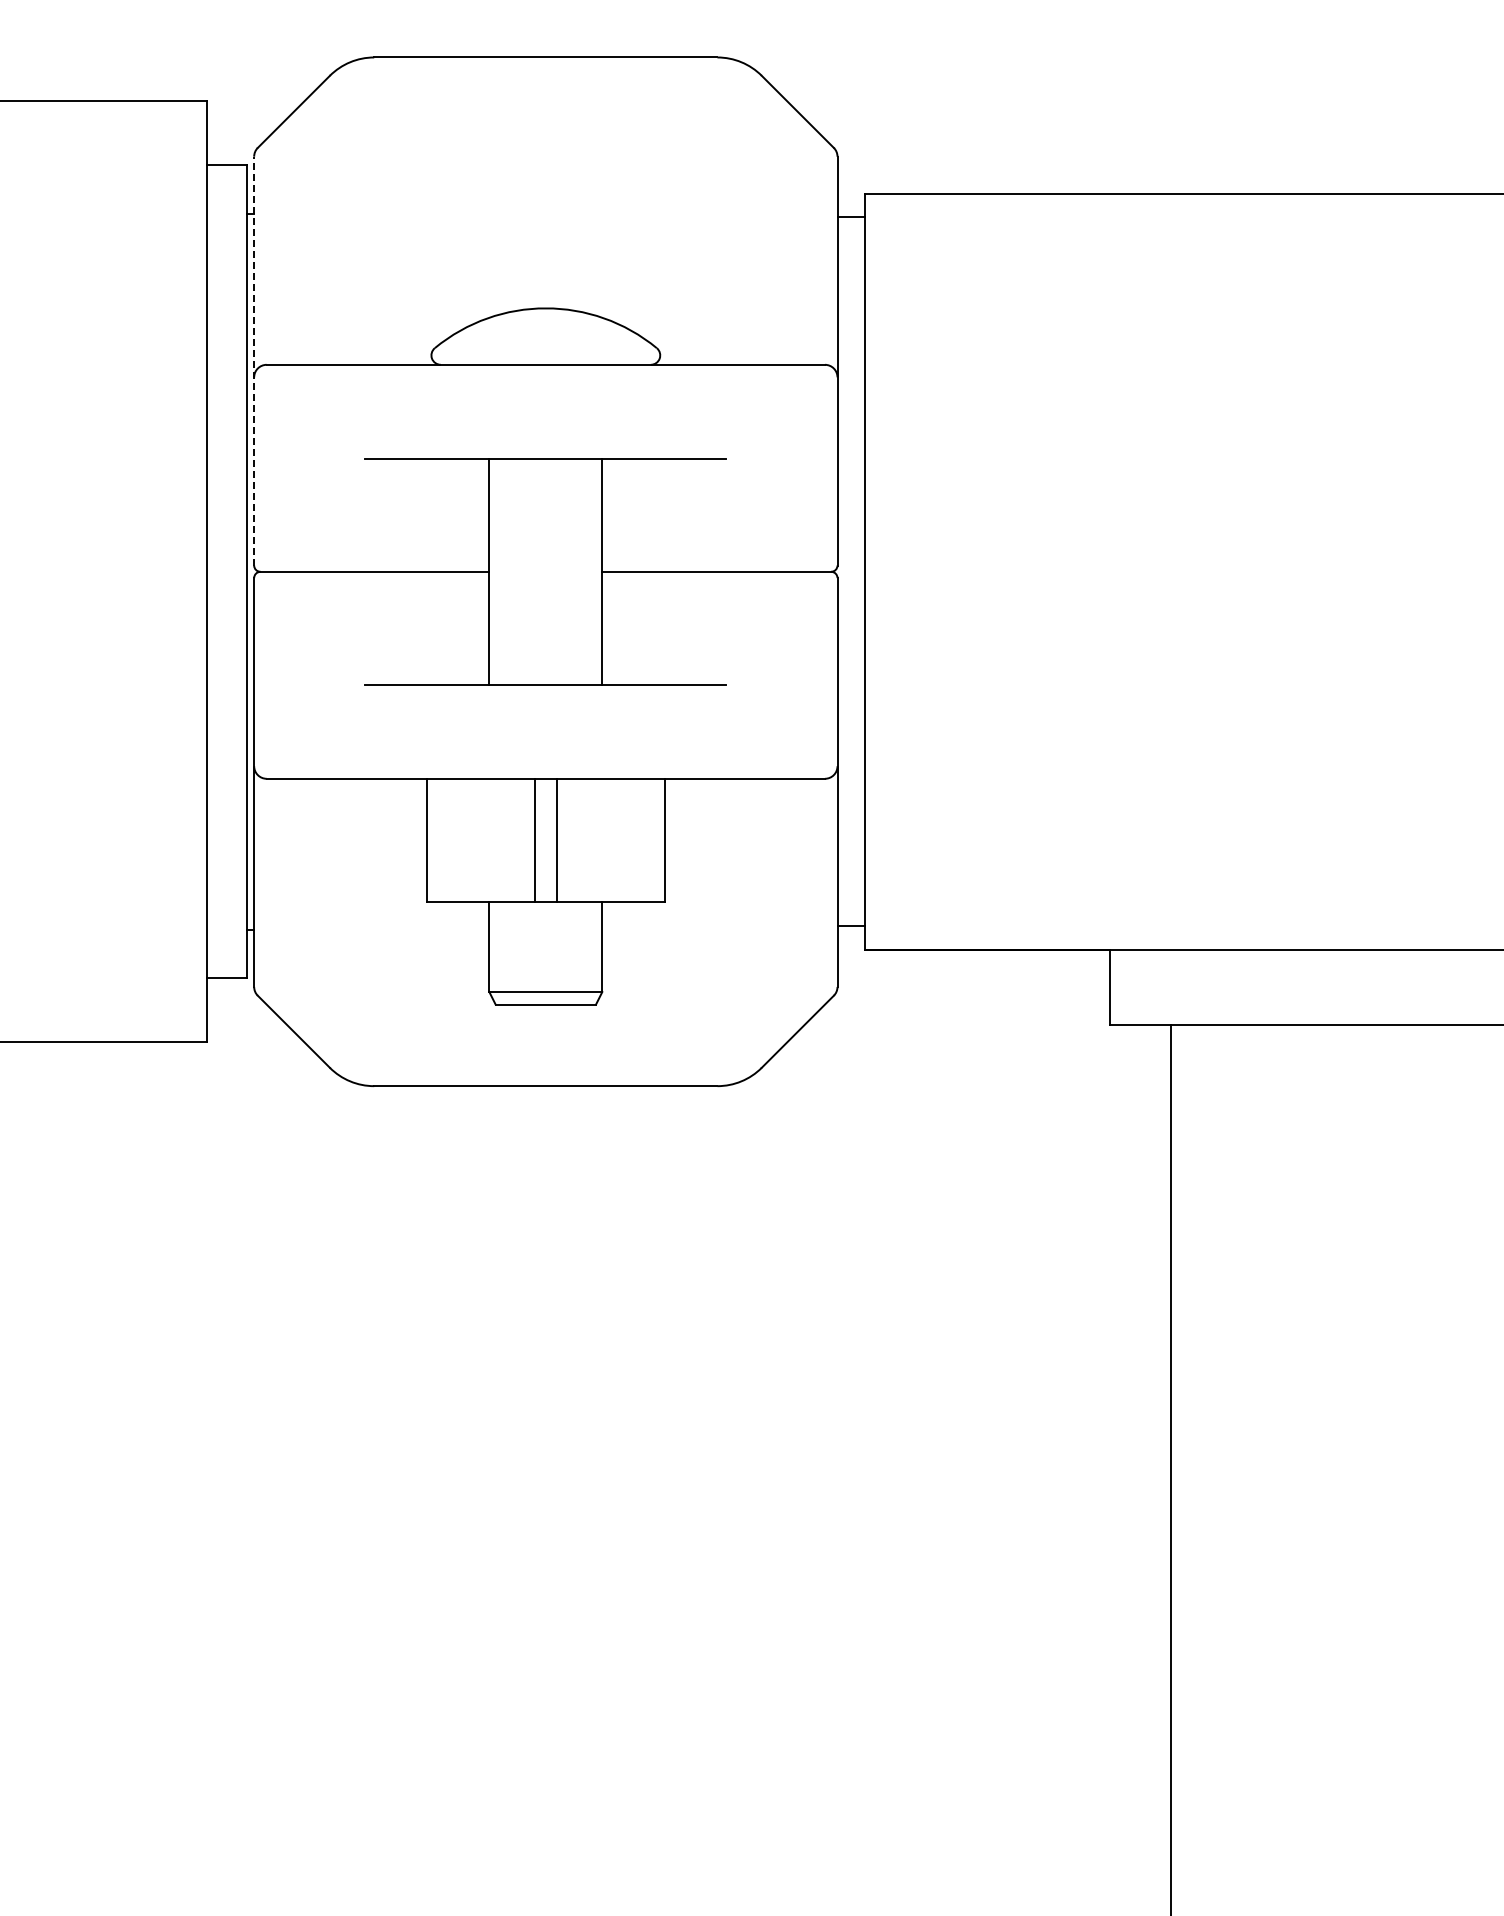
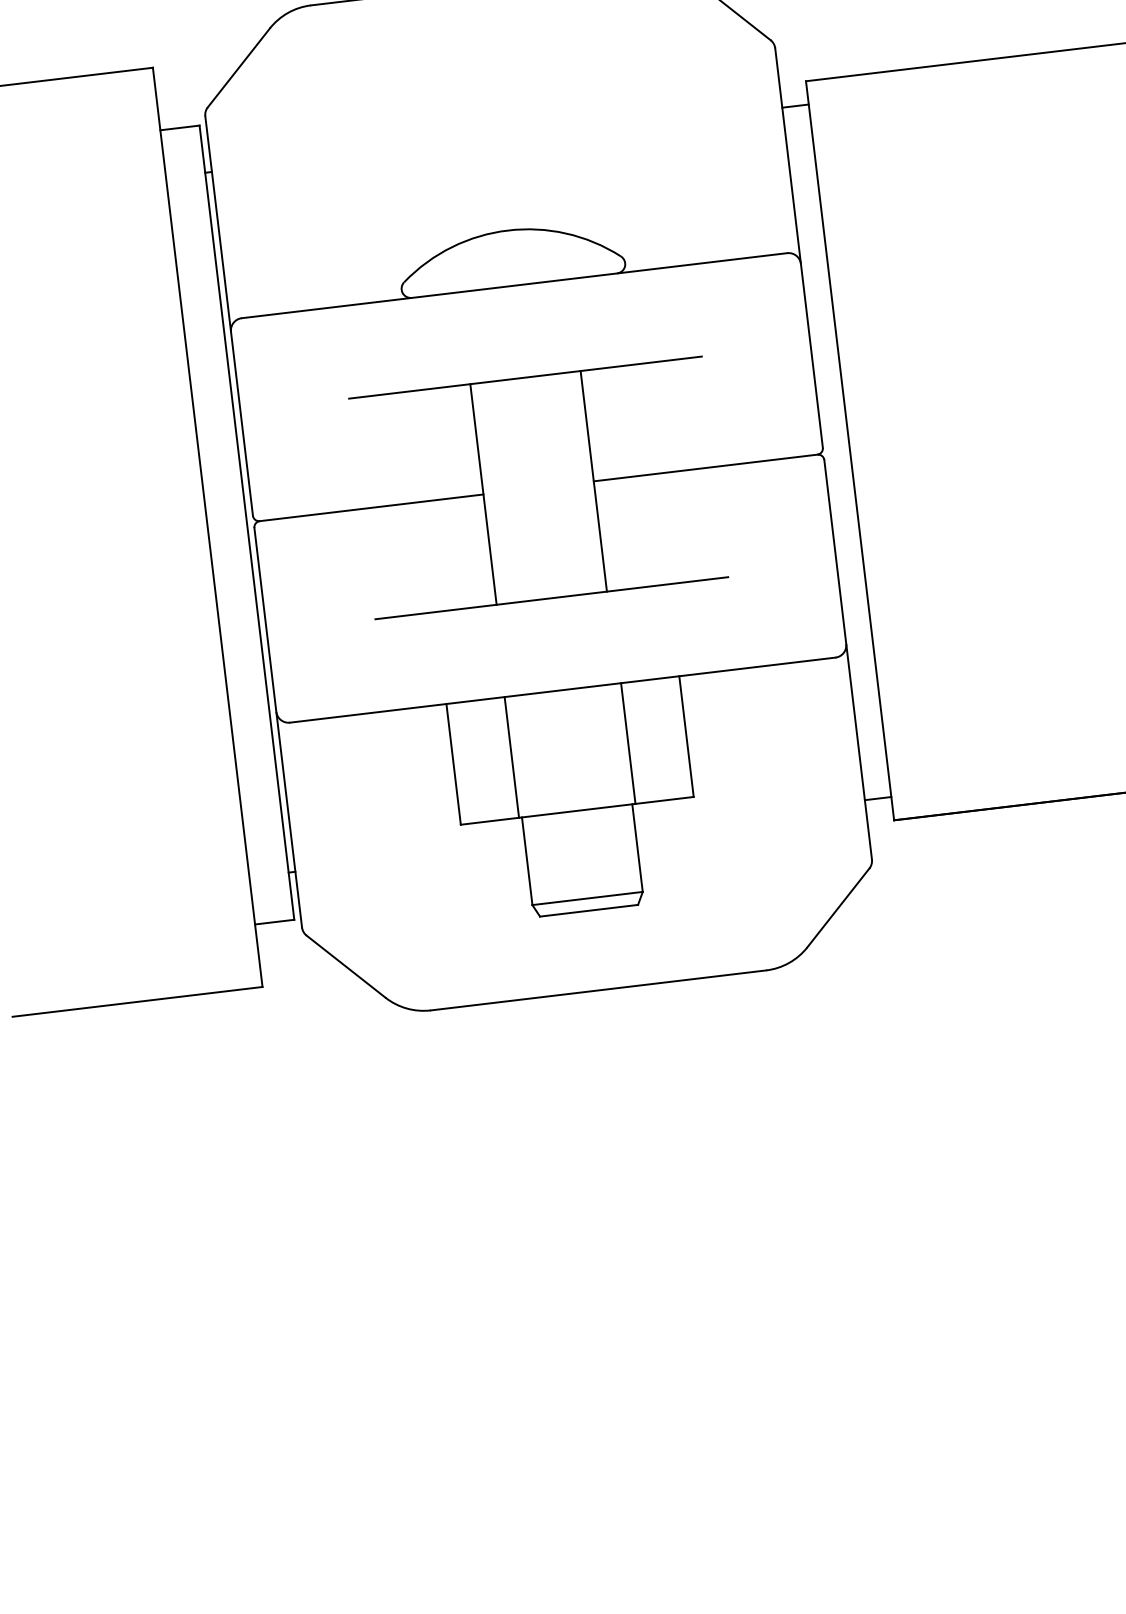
line: (254, 360) -> (229, 315), dashed -> solid
line: (535, 840) -> (511, 757), moved
line: (556, 840) -> (628, 743), moved

